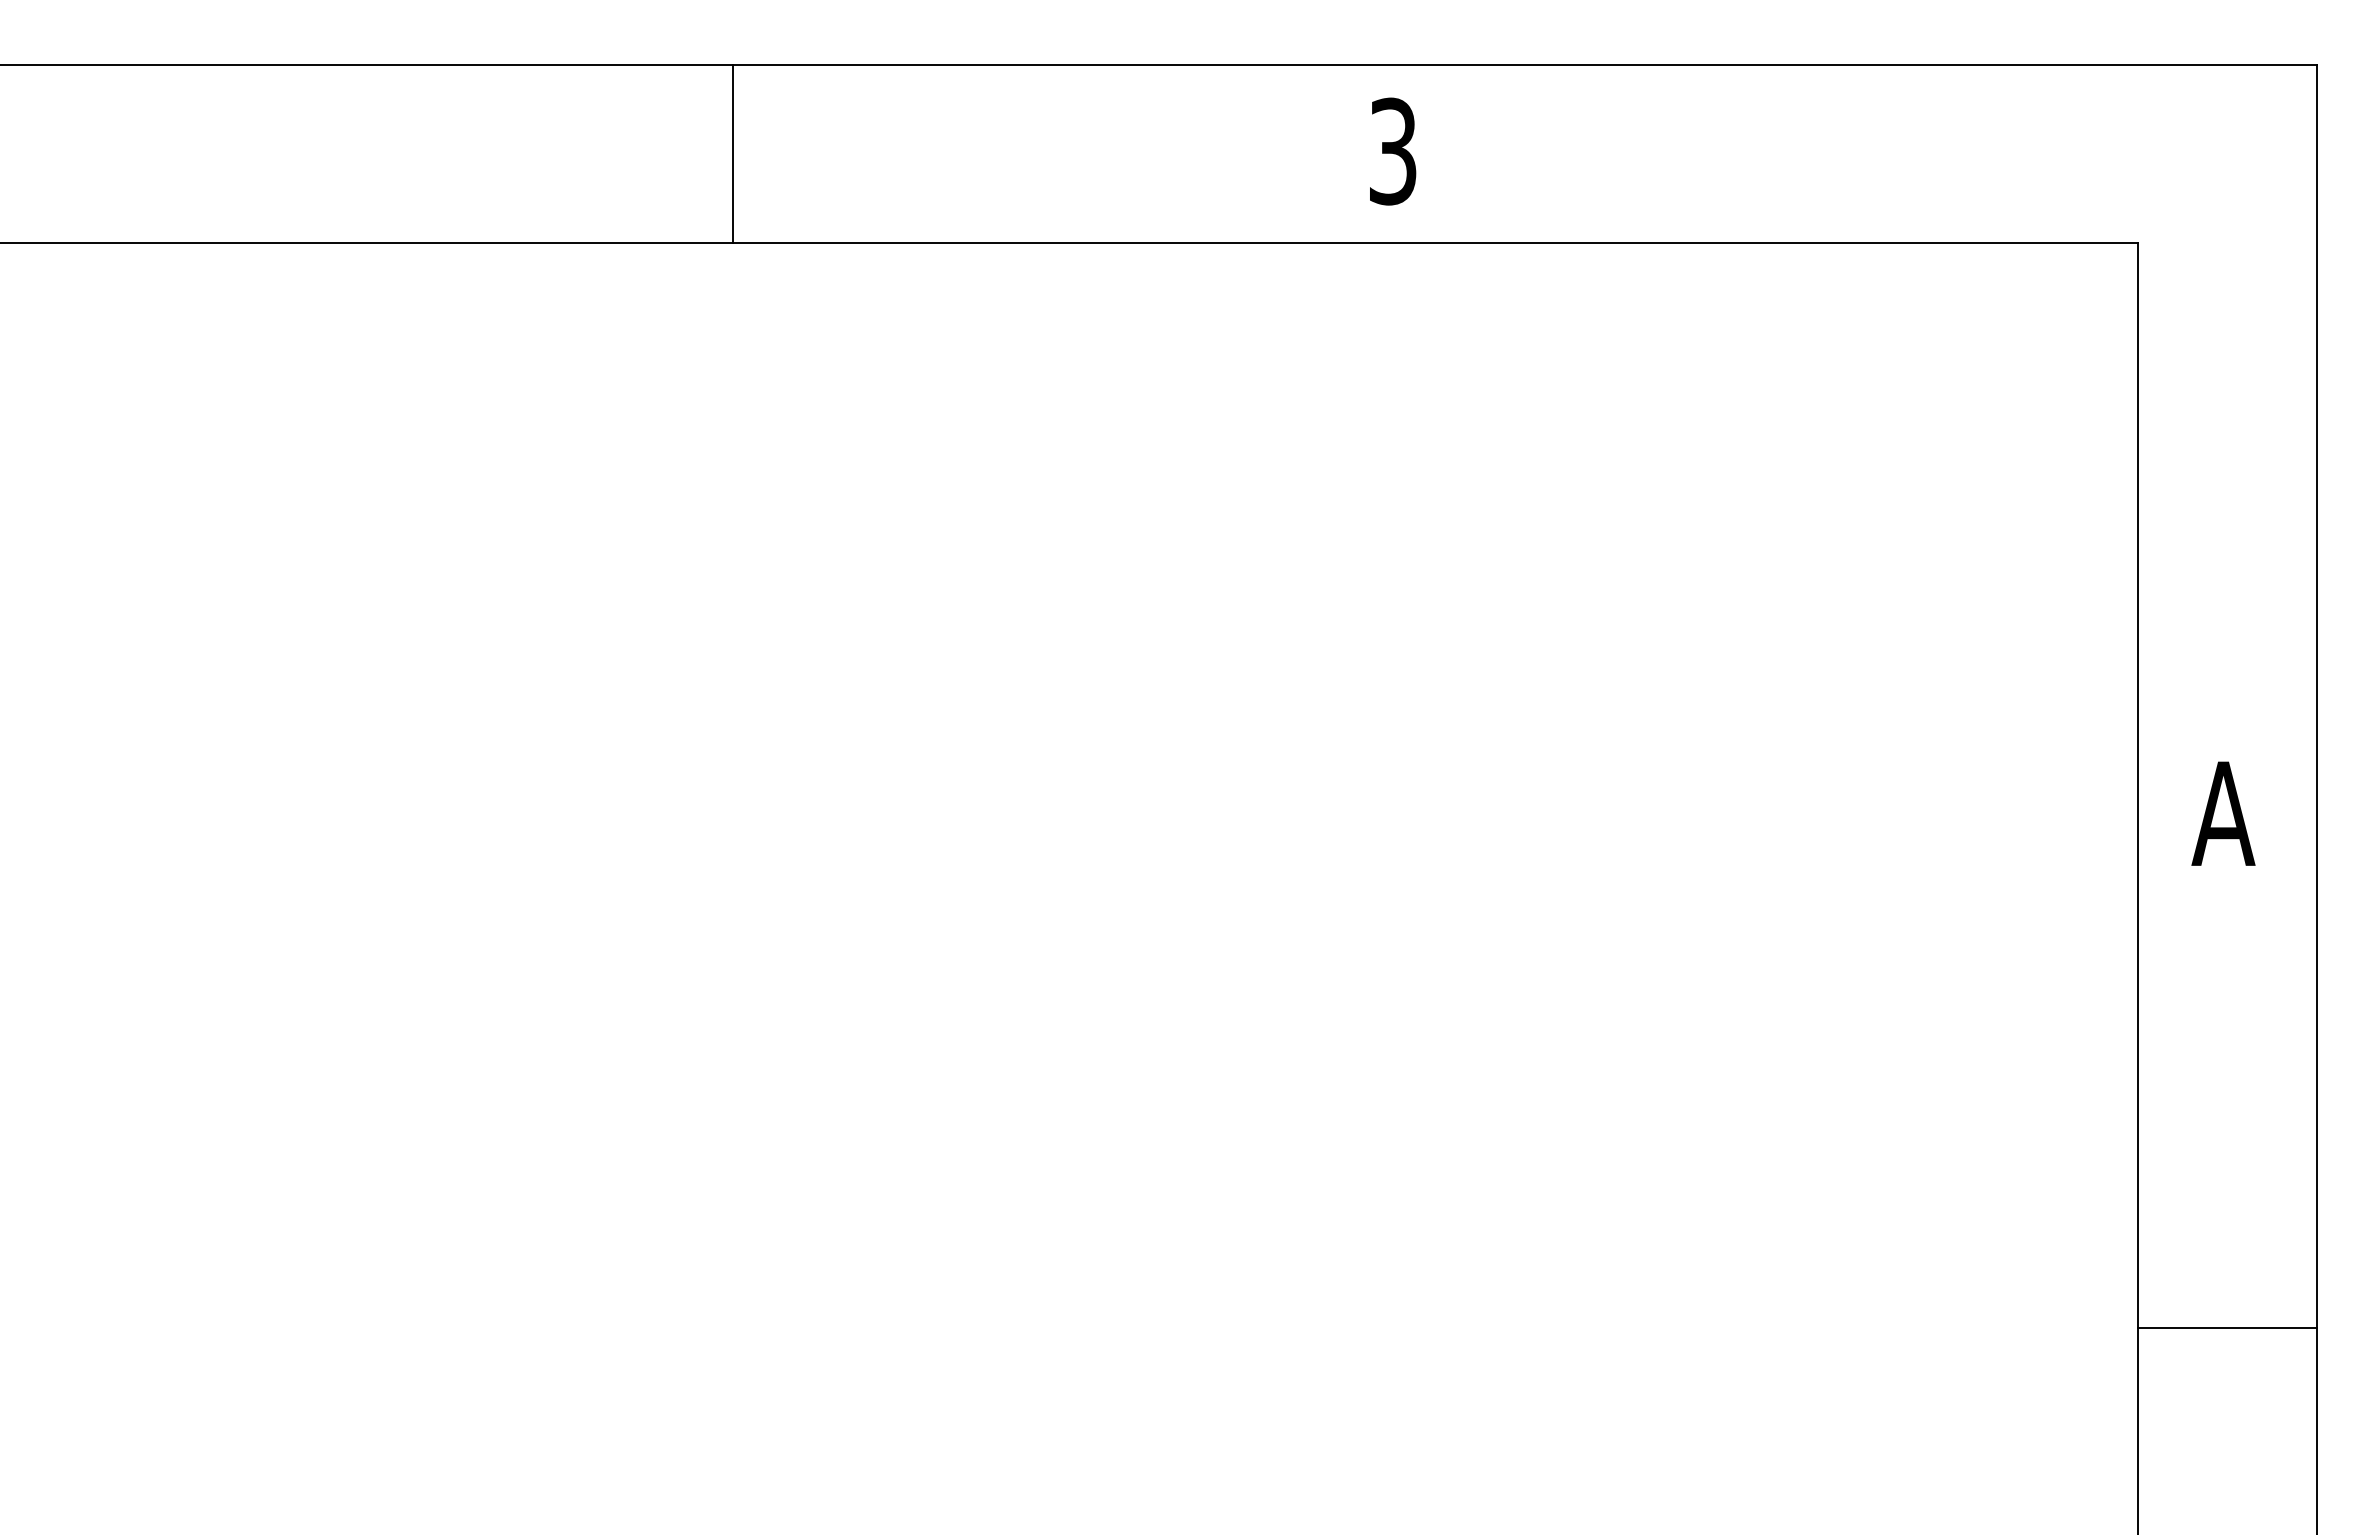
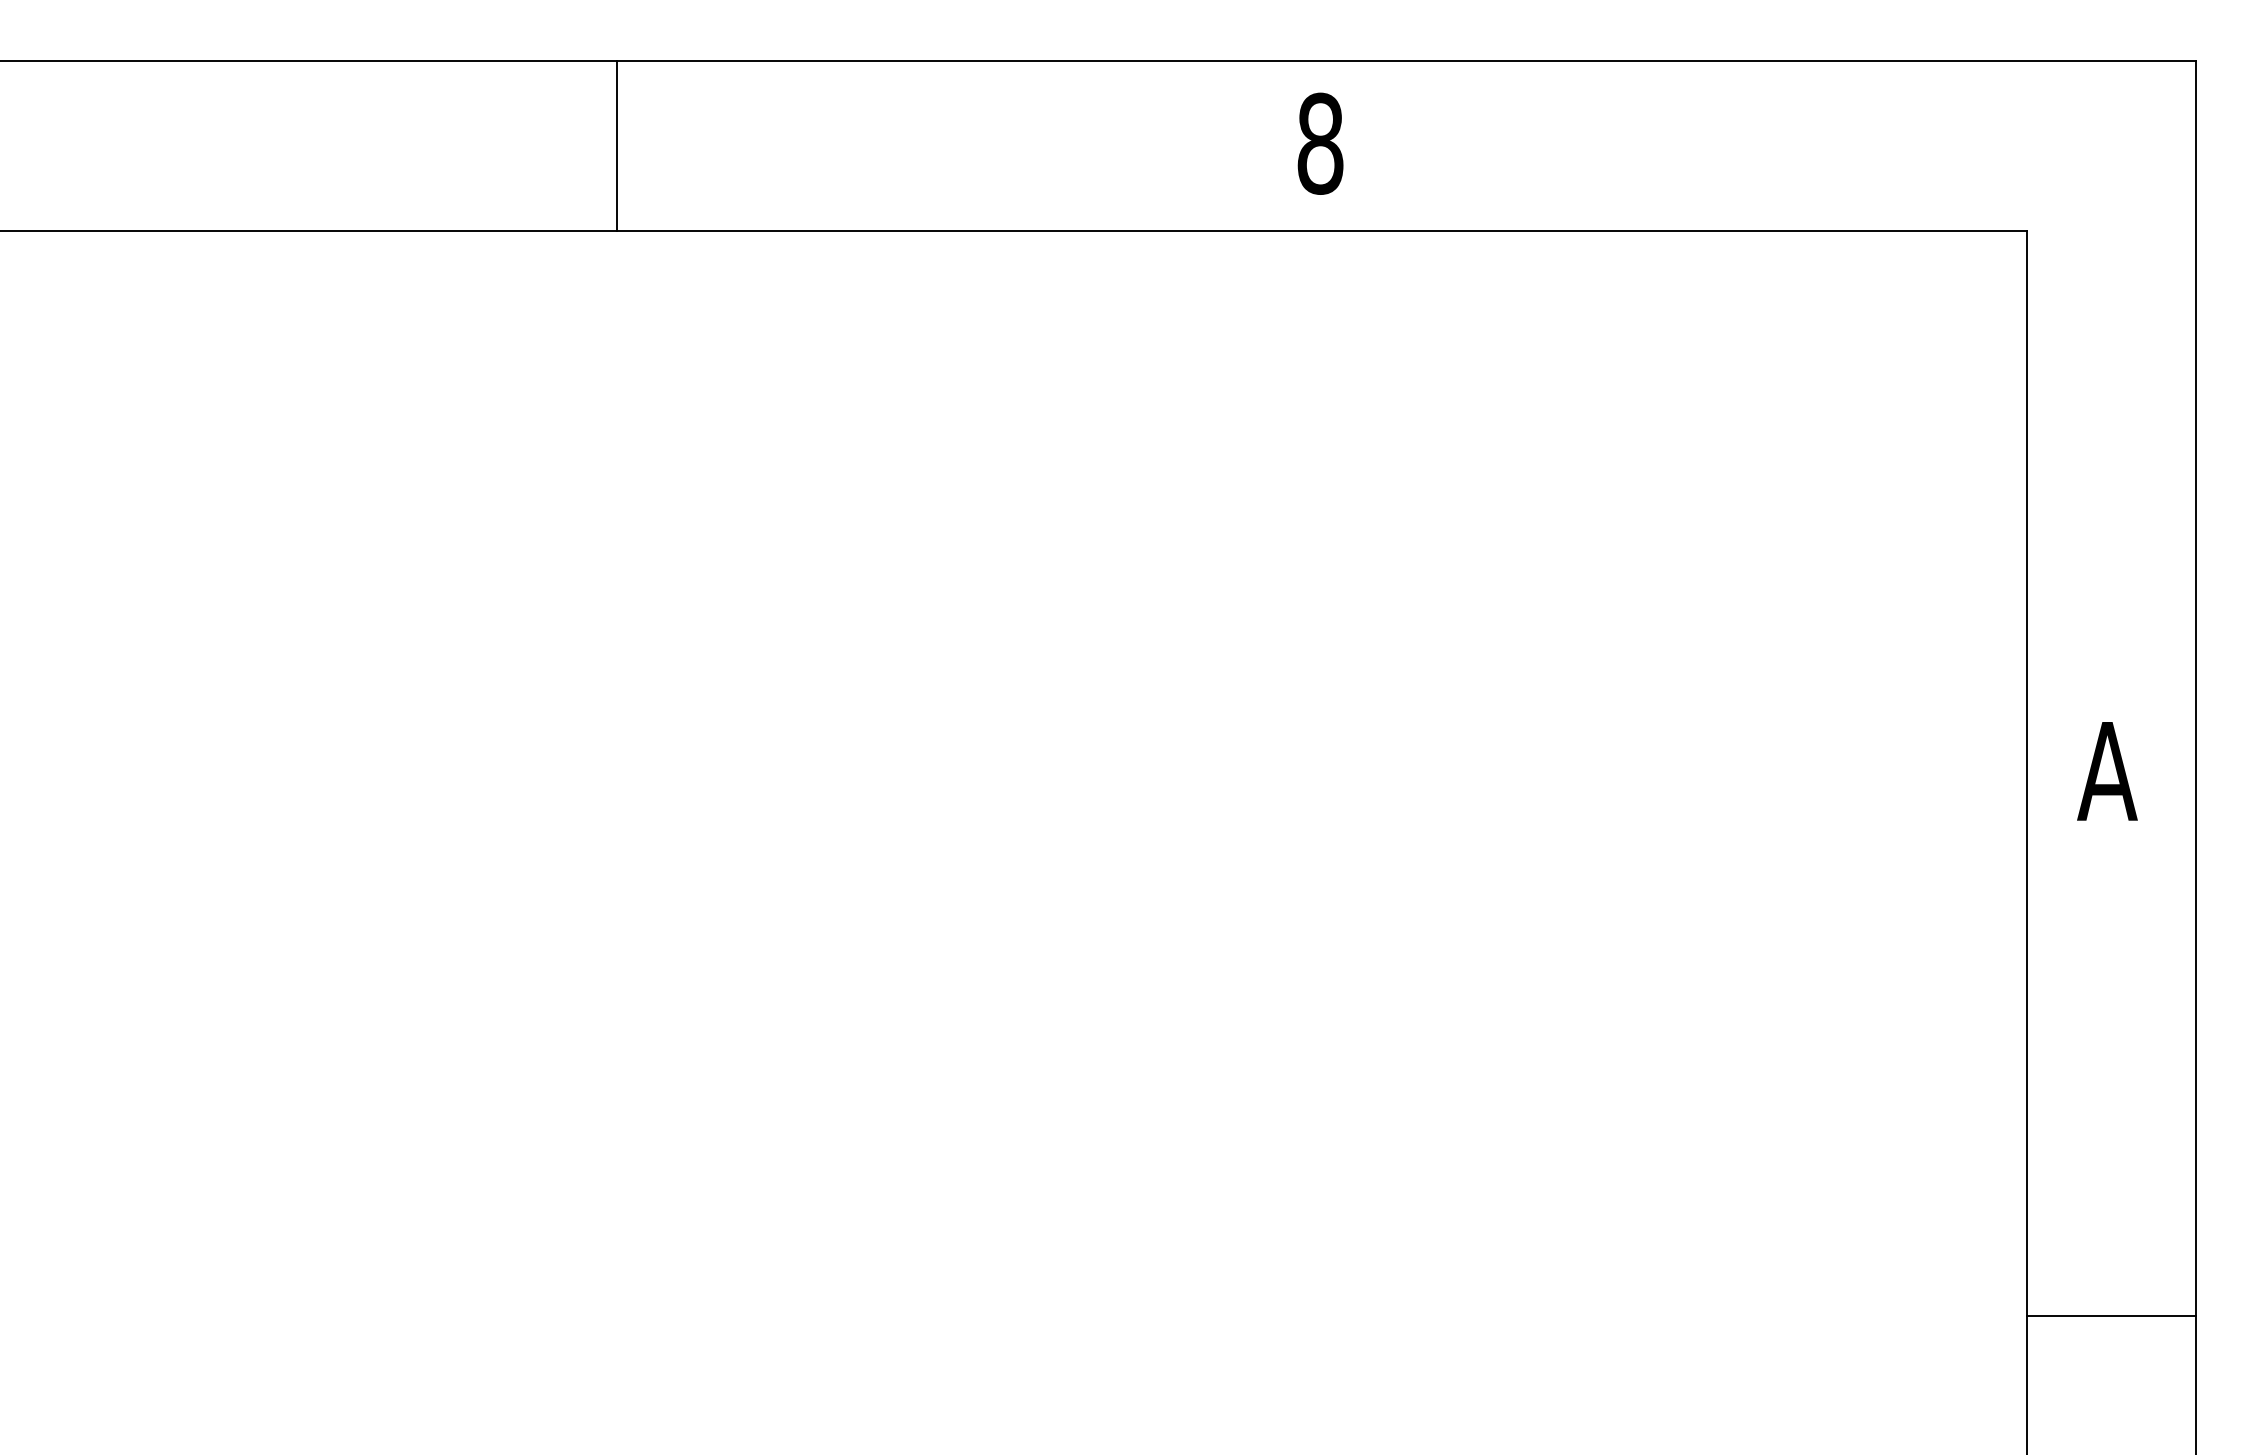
text: (1393, 151) -> (1320, 143), 3 -> 8
line: (733, 153) -> (616, 145), moved
line: (2227, 1327) -> (2111, 1316), moved

